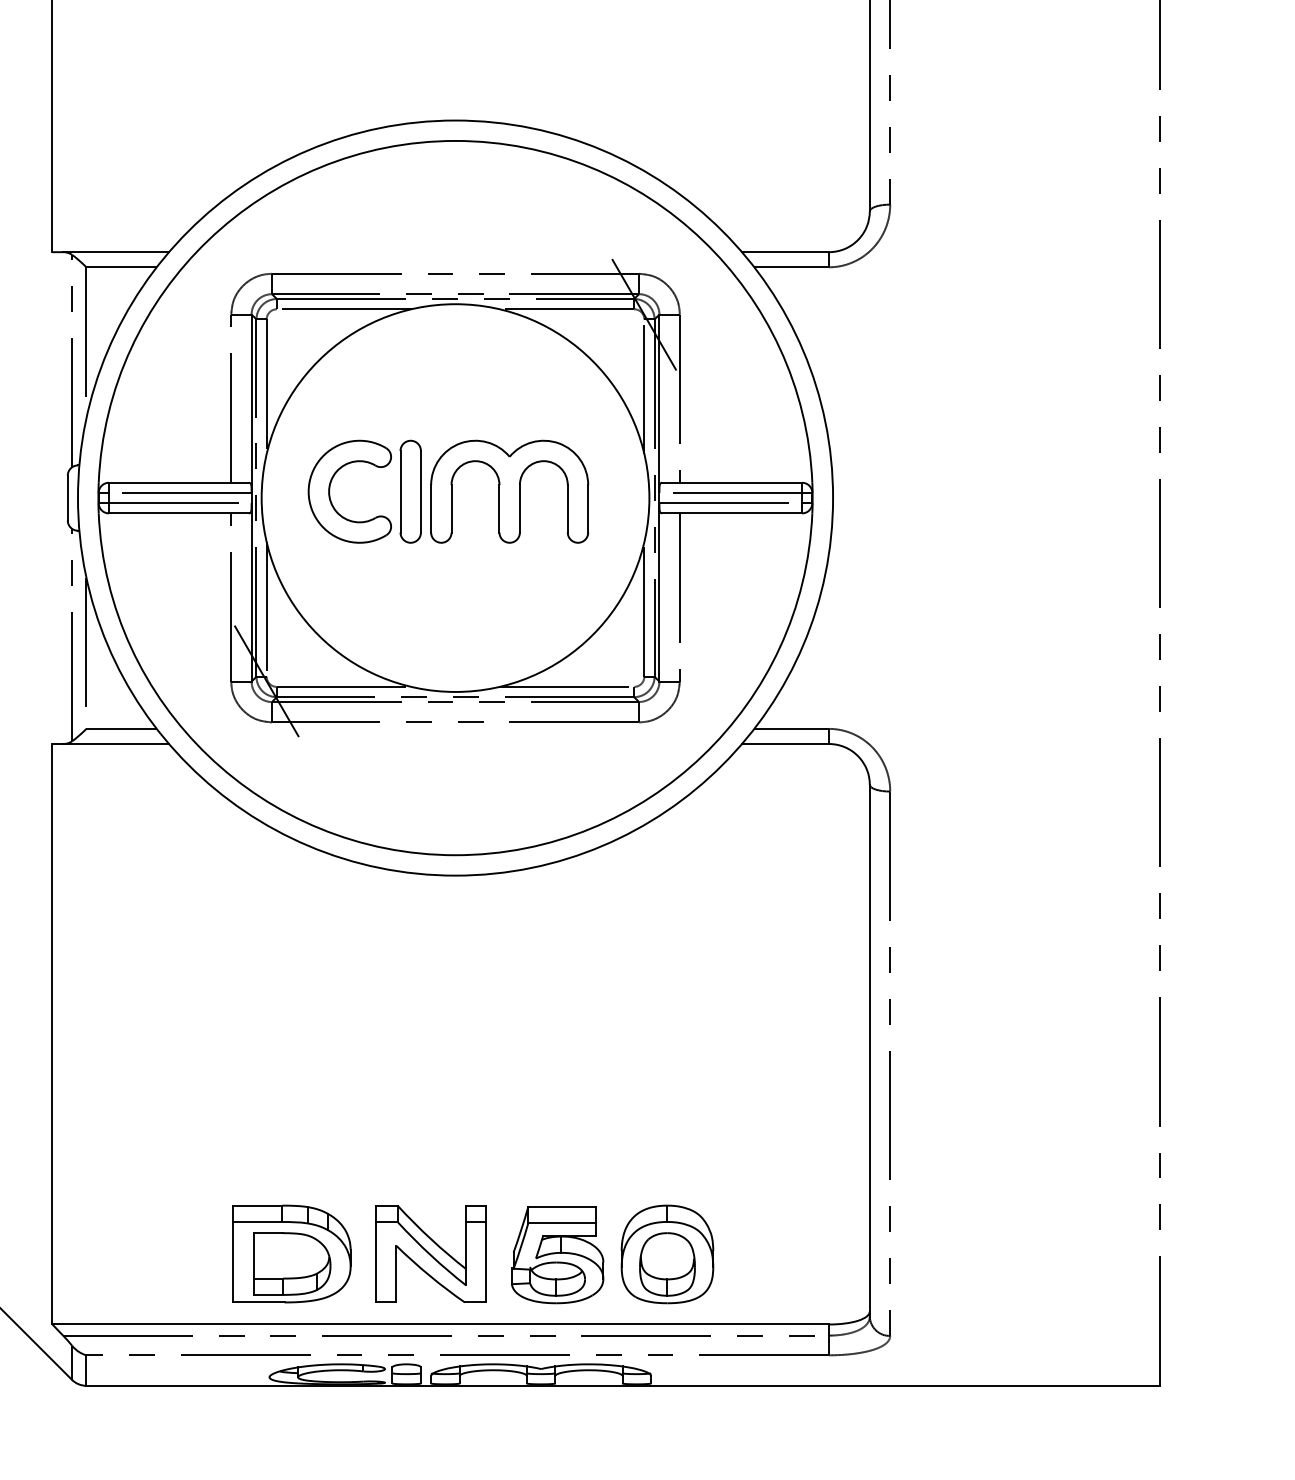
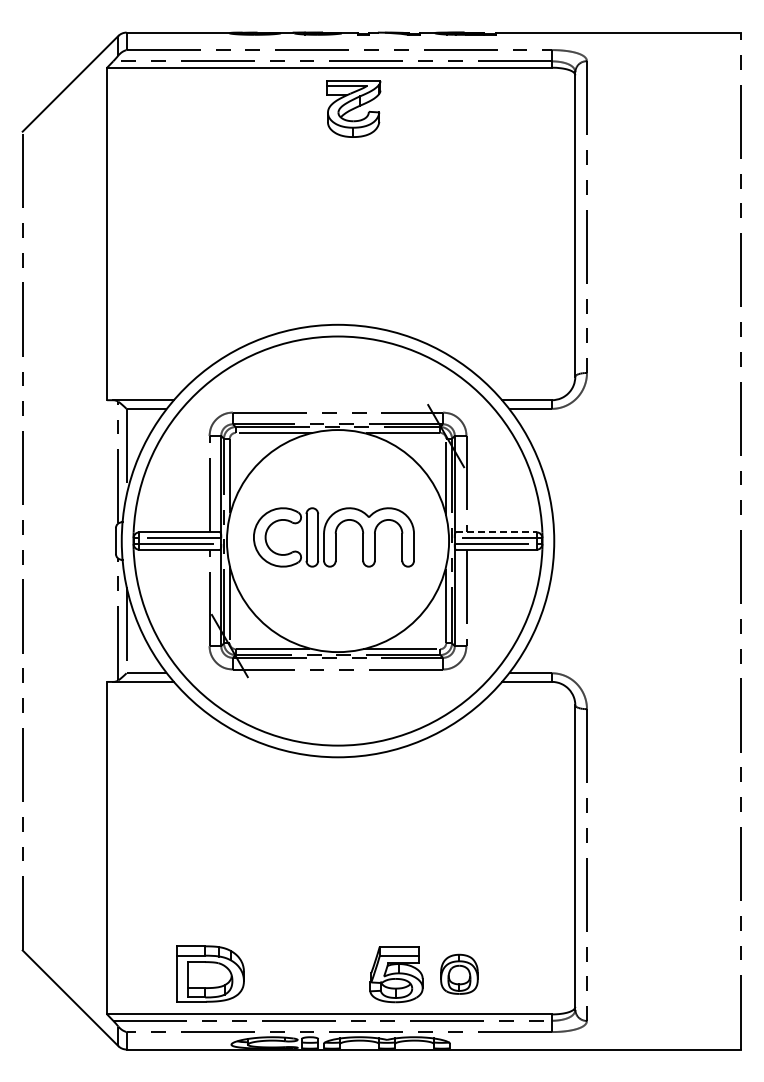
line: (732, 483) -> (496, 532), solid -> dashed
part: (292, 1253) -> (210, 973), moved
part: (431, 1253) -> (324, 973), removed
part: (667, 1254) -> (459, 974), size x0.7

